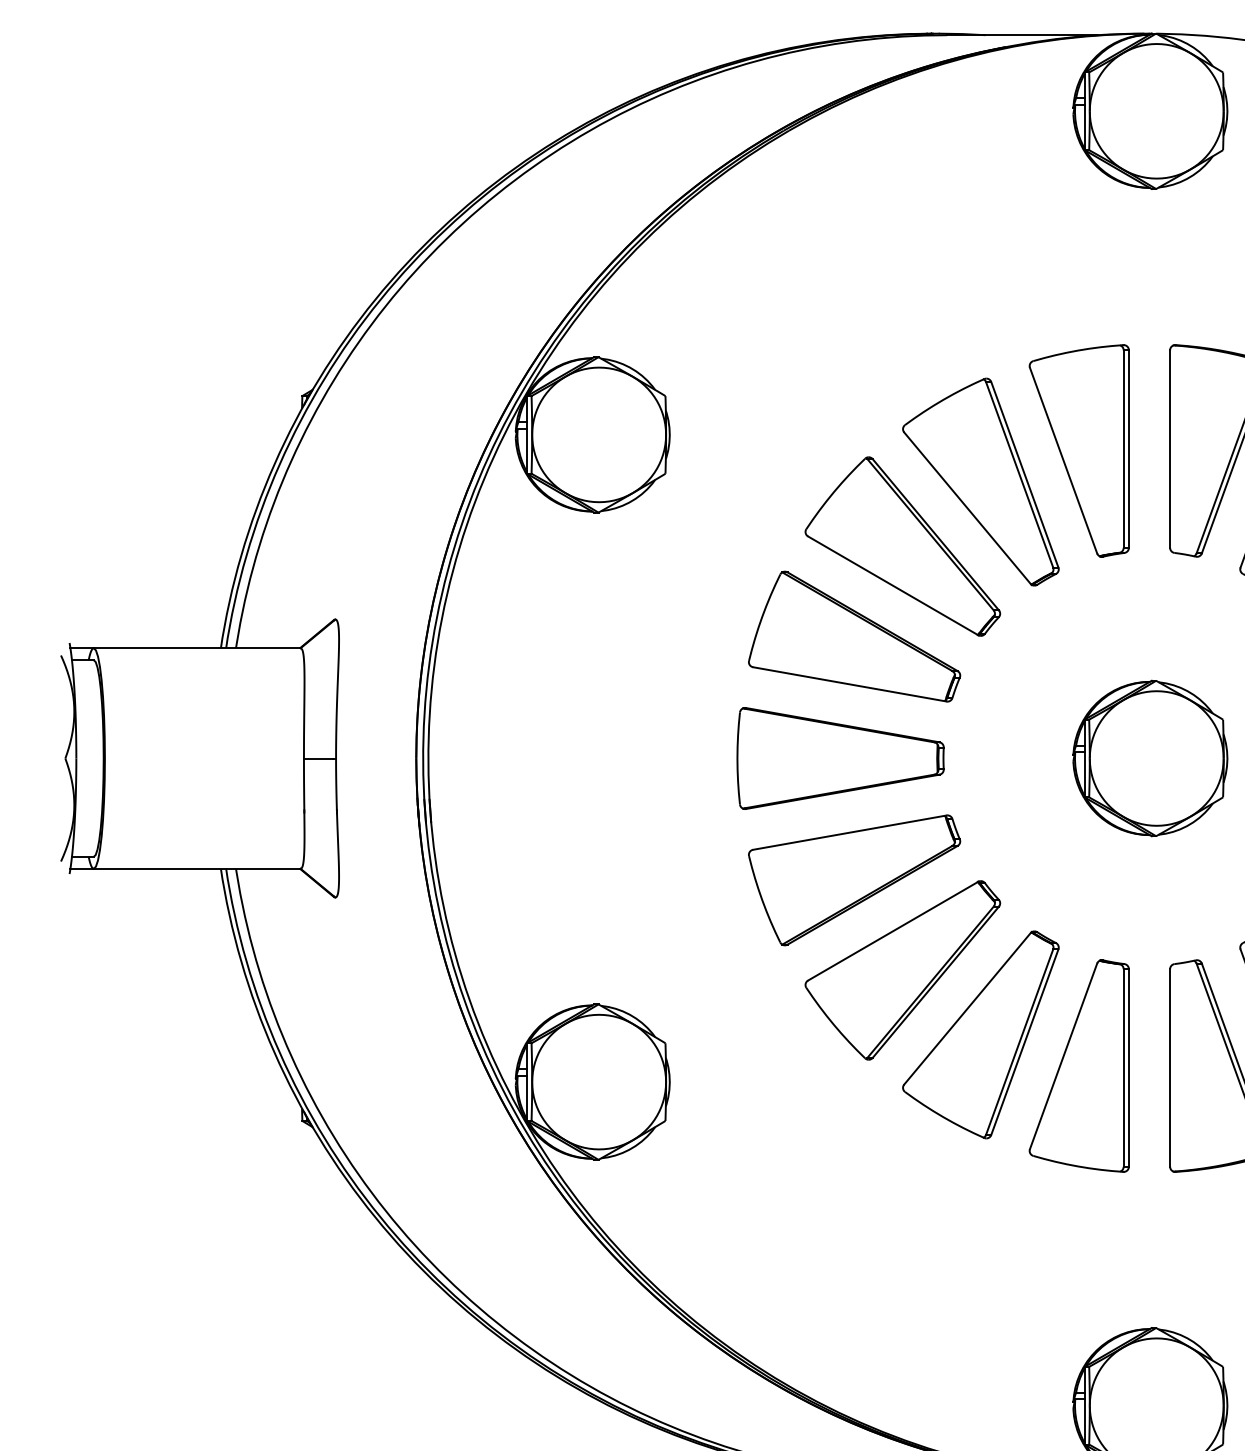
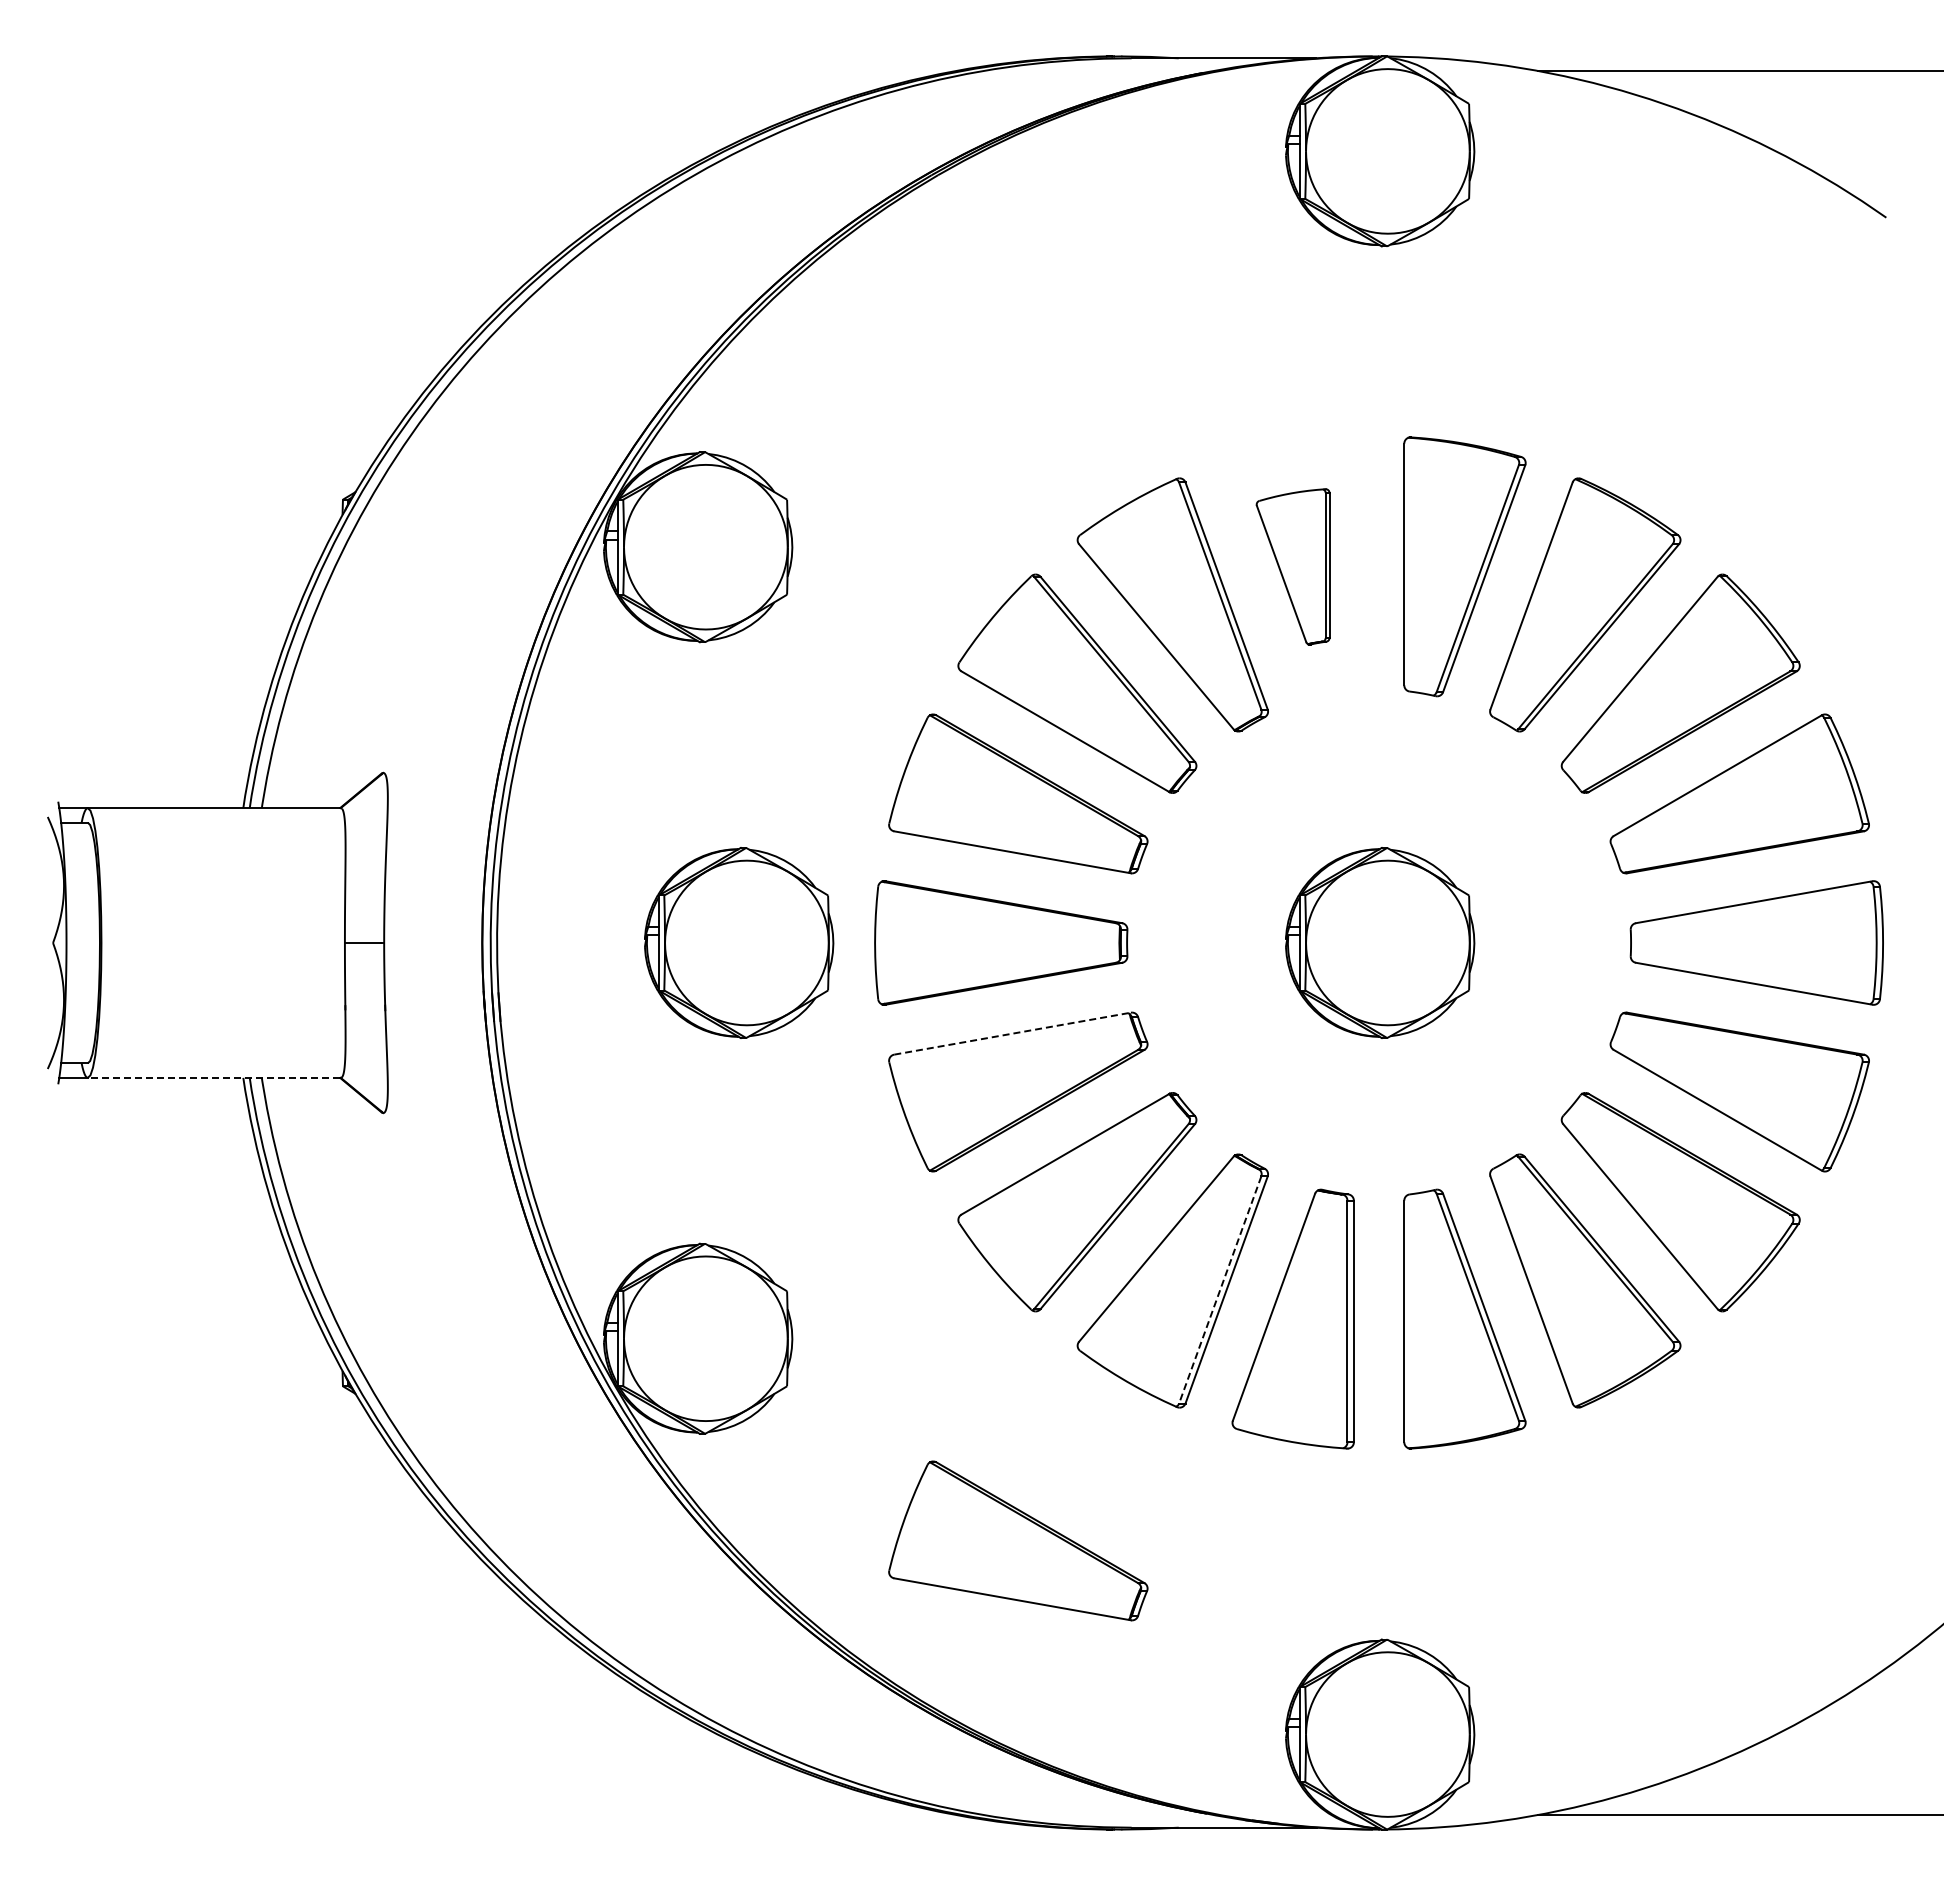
part: (1078, 450) -> (1292, 566), size x0.6
part: (626, 758) -> (739, 942), added
line: (850, 832) -> (1013, 1033), solid -> dashed
line: (196, 868) -> (213, 1077), solid -> dashed
line: (1019, 1041) -> (1220, 1289), solid -> dashed
part: (854, 1247) -> (1018, 1540), added

